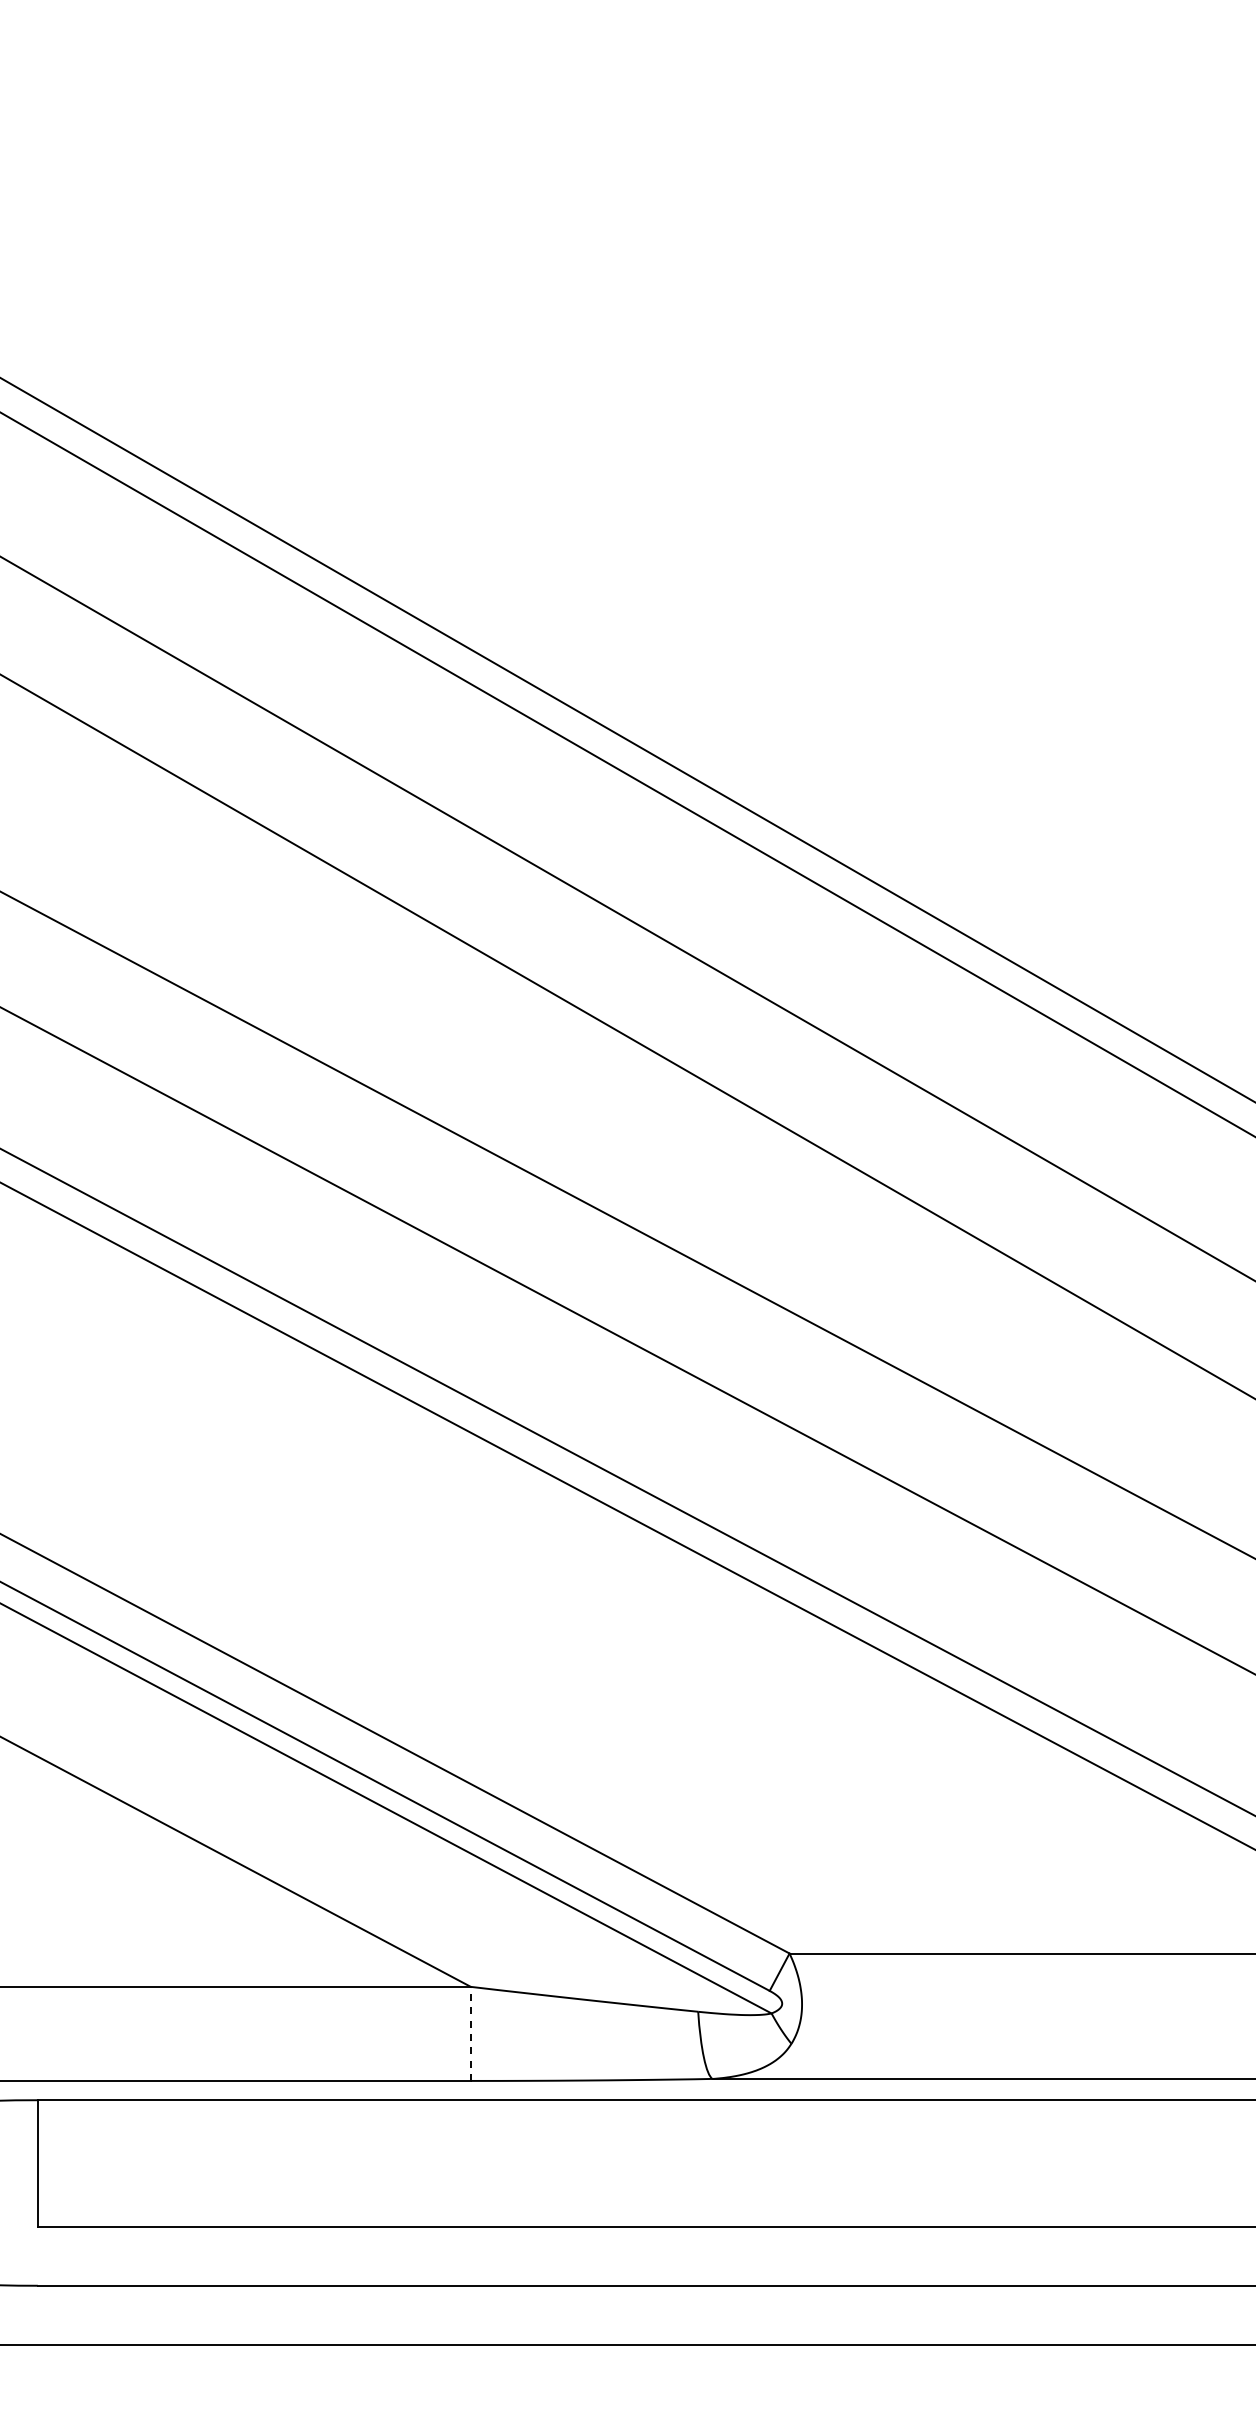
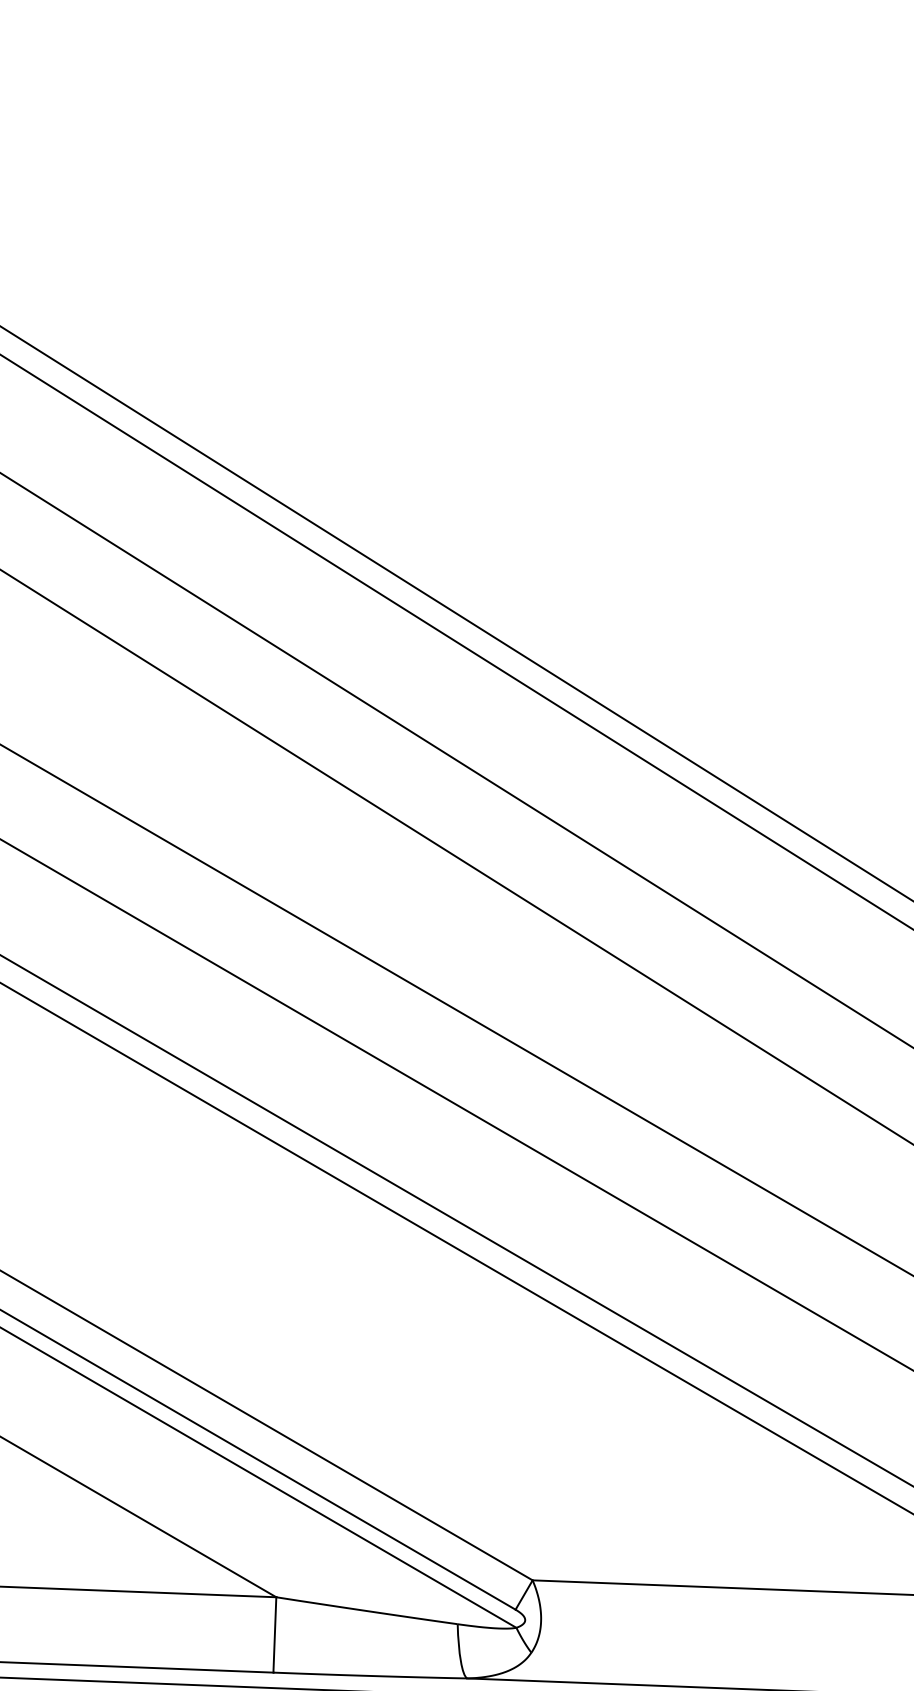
line: (470, 2033) -> (274, 1634), dashed -> solid

